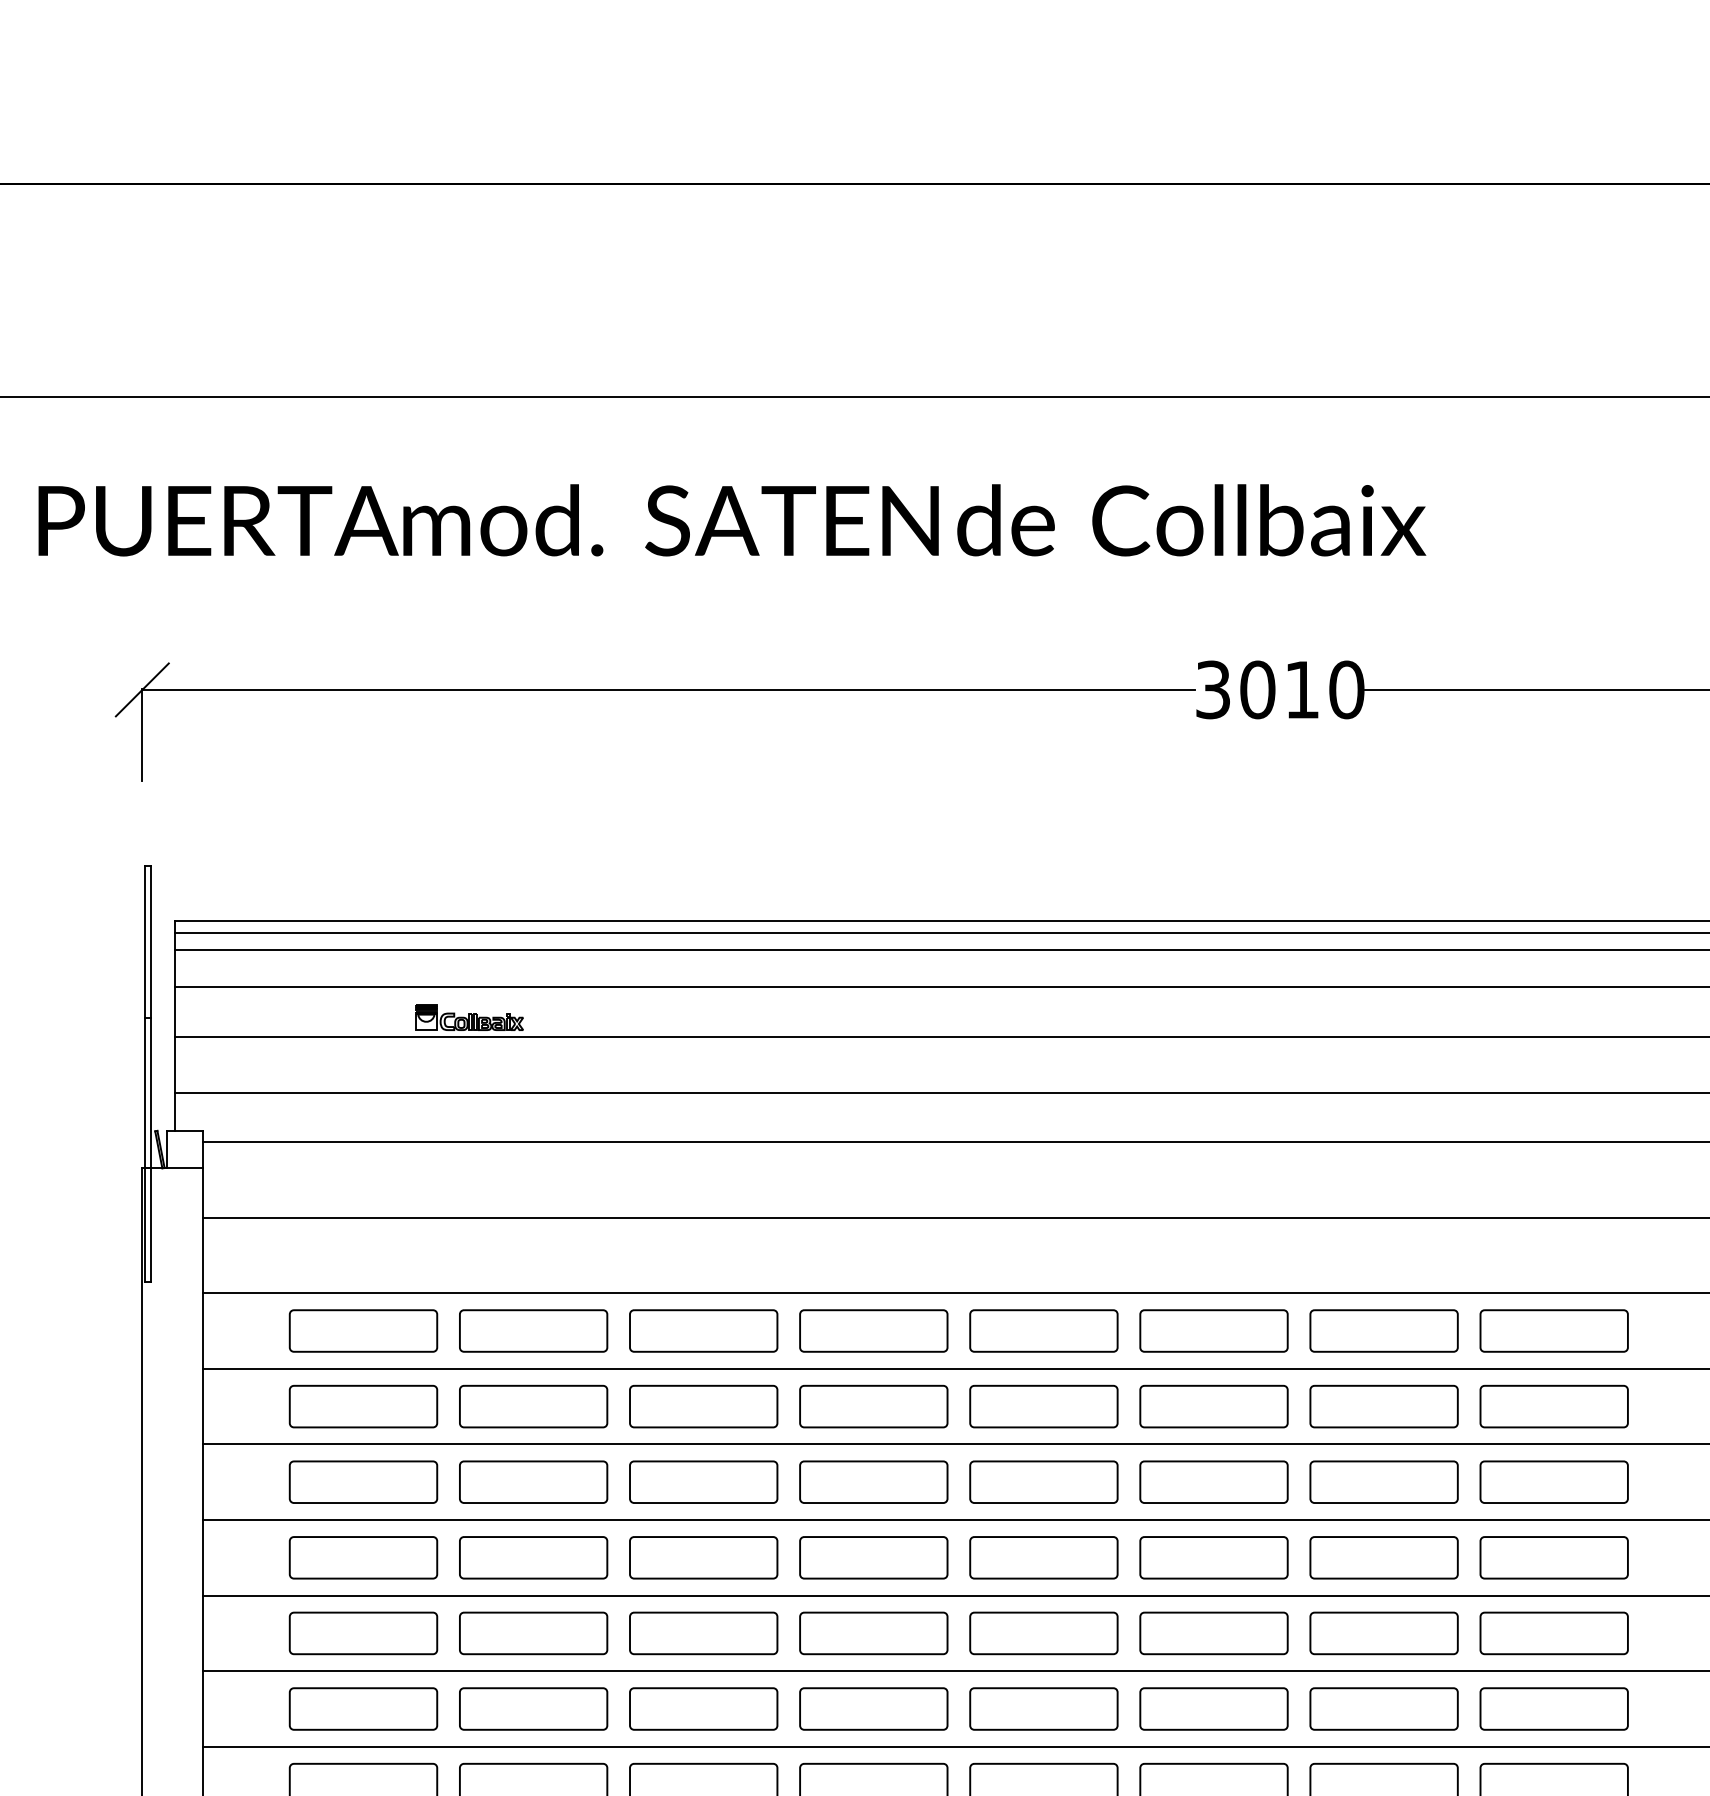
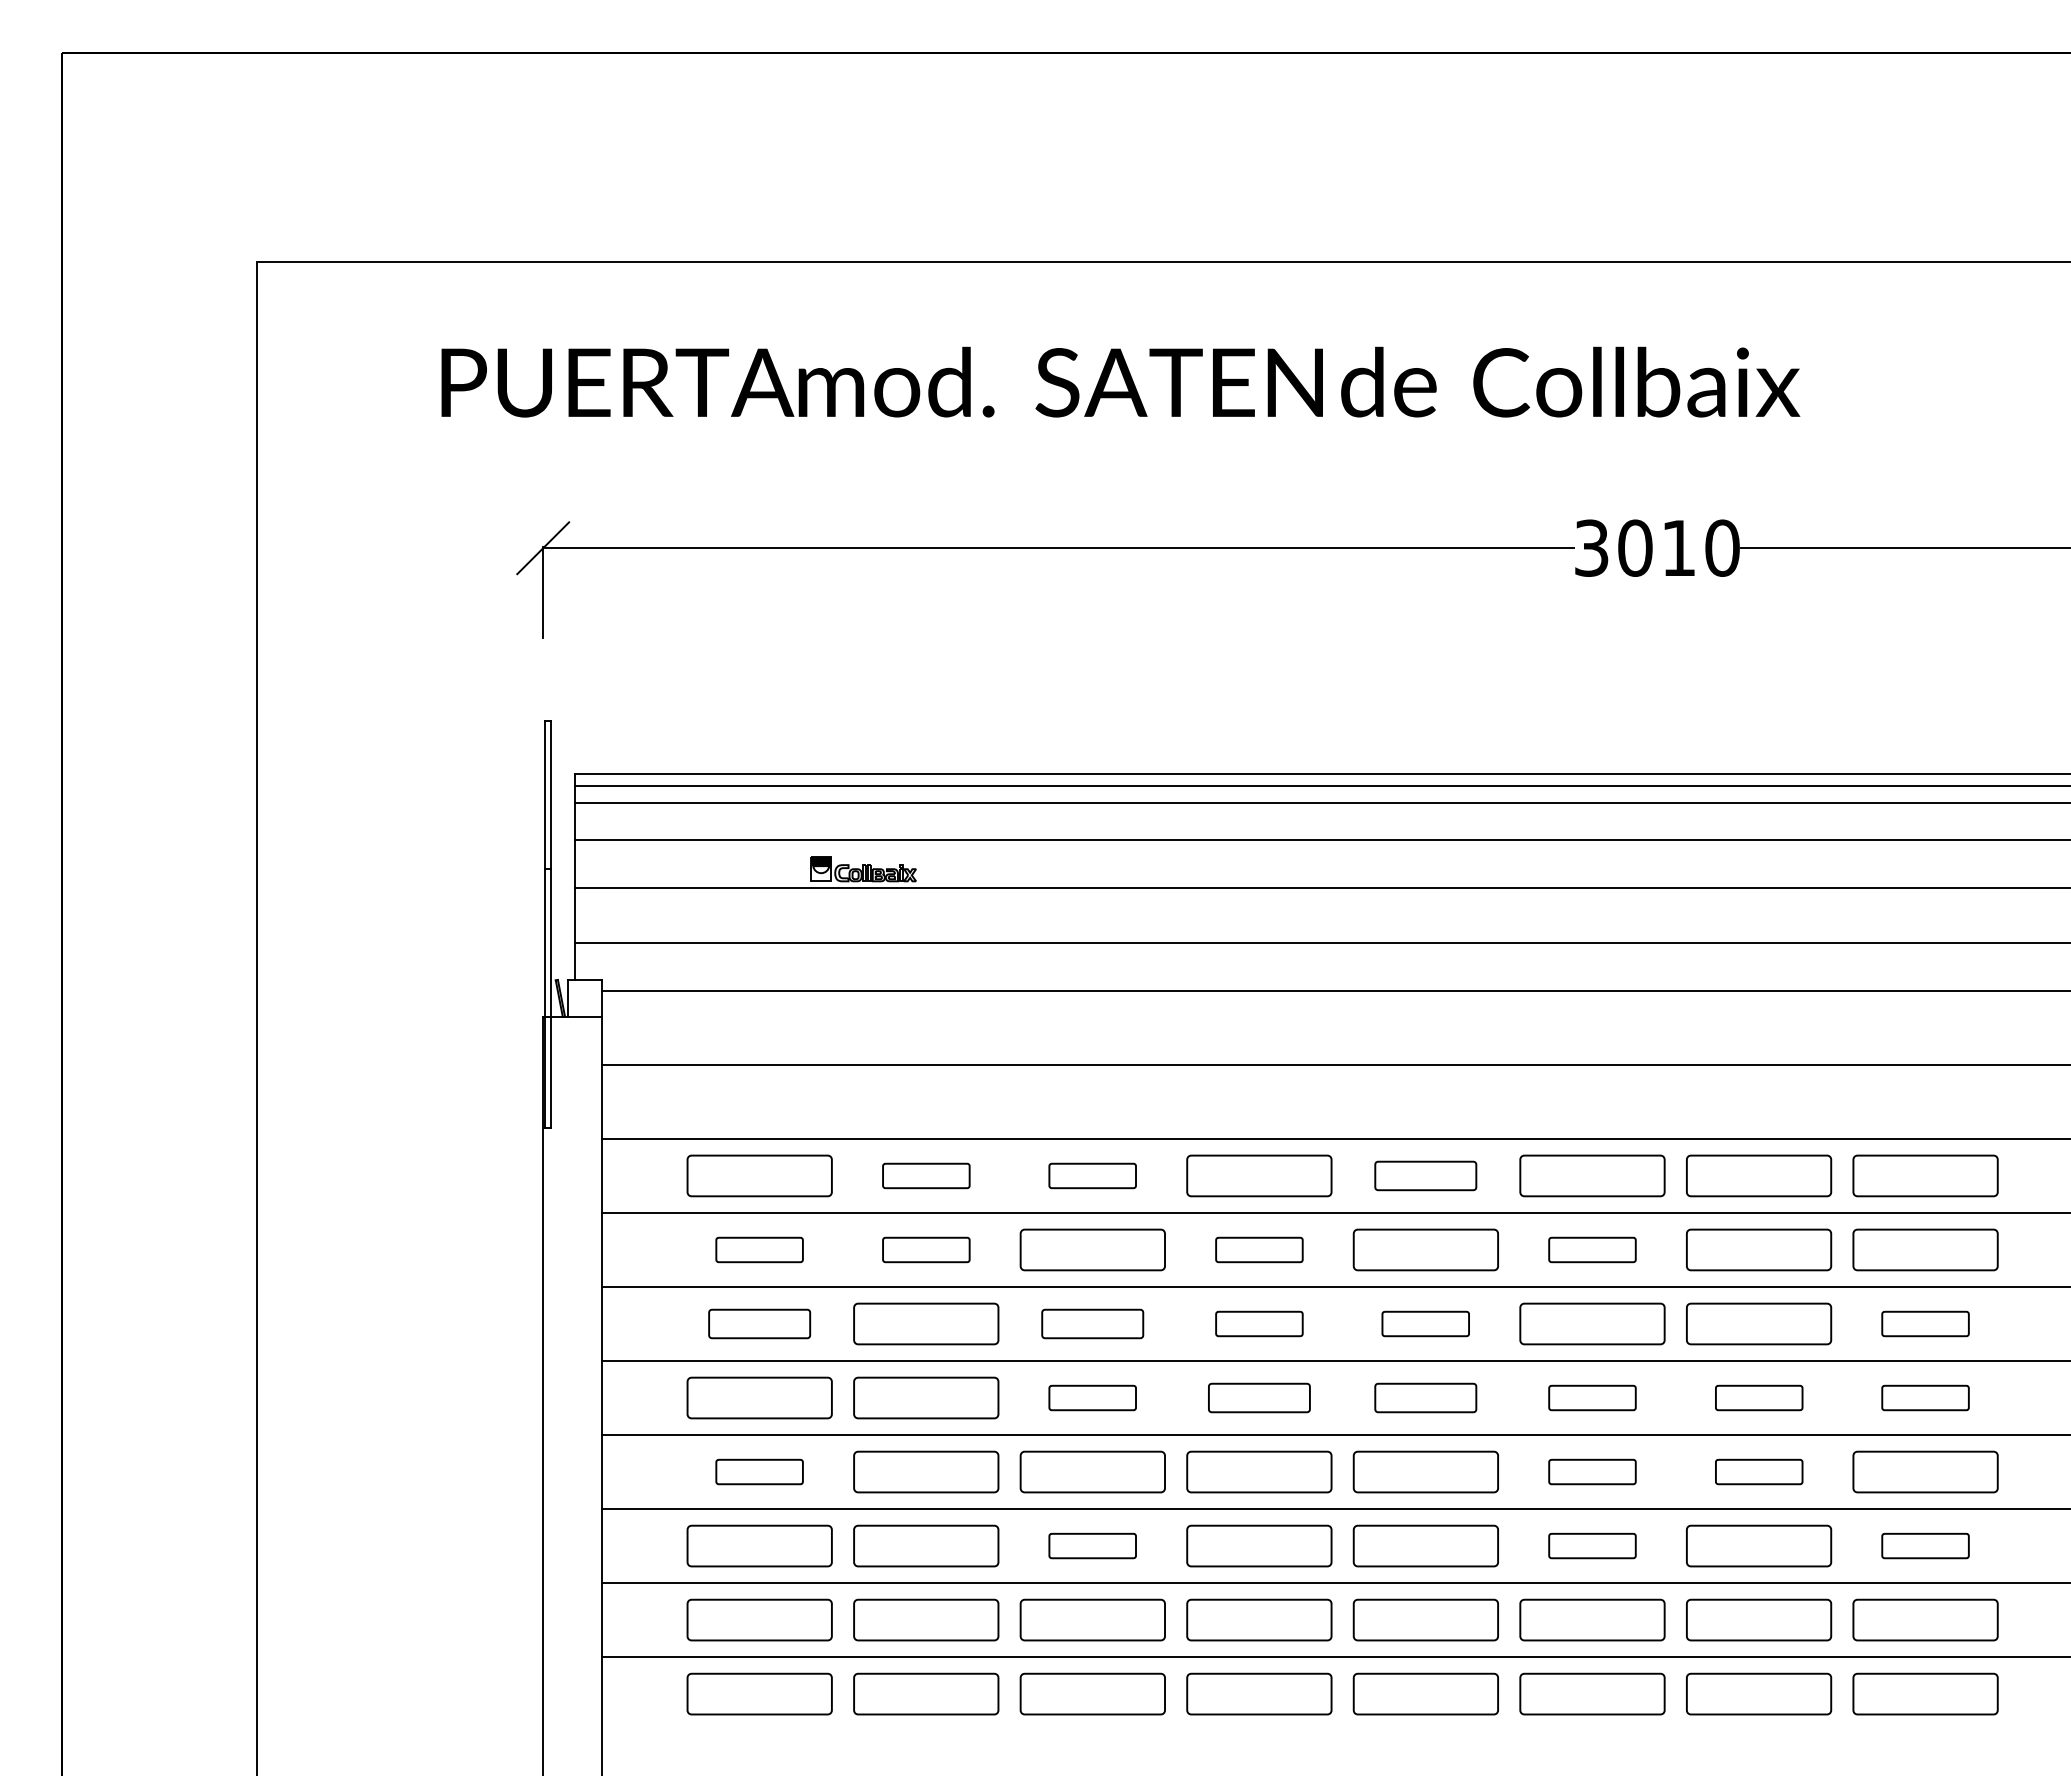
part: (533, 1330) -> (926, 1175), size x0.6
part: (703, 1330) -> (1092, 1175), size x0.6
part: (1043, 1330) -> (1425, 1175), size x0.7
part: (363, 1406) -> (759, 1249), size x0.6
part: (533, 1406) -> (926, 1249), size x0.6
part: (873, 1406) -> (1259, 1249), size x0.6
part: (1214, 1406) -> (1592, 1249), size x0.6
part: (363, 1481) -> (759, 1323), size x0.7
part: (703, 1481) -> (1092, 1323), size x0.7
part: (873, 1481) -> (1259, 1323), size x0.6
part: (1043, 1481) -> (1425, 1323), size x0.6
part: (1554, 1481) -> (1925, 1323), size x0.6
part: (703, 1557) -> (1092, 1397), size x0.6
part: (873, 1557) -> (1259, 1397), size x0.7
part: (1043, 1557) -> (1425, 1397), size x0.7
part: (1214, 1557) -> (1592, 1397), size x0.6
part: (1384, 1557) -> (1759, 1397), size x0.6
part: (1554, 1557) -> (1925, 1397), size x0.6
part: (363, 1632) -> (759, 1471), size x0.6
part: (1214, 1632) -> (1592, 1471), size x0.6
part: (1384, 1632) -> (1759, 1471), size x0.6
part: (703, 1708) -> (1092, 1545), size x0.6
part: (1214, 1708) -> (1592, 1545), size x0.6
part: (1554, 1708) -> (1925, 1545), size x0.6

